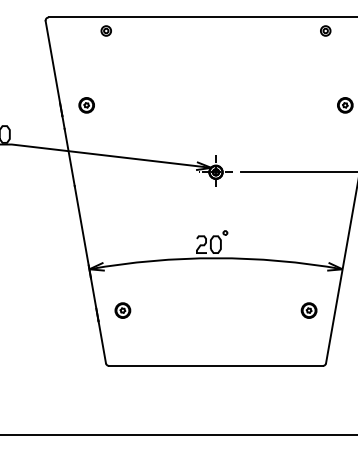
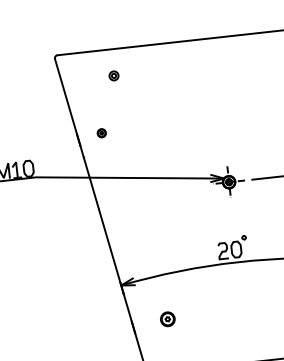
part: (105, 30) -> (113, 75), moved
part: (86, 105) -> (101, 133), size x0.6
part: (122, 310) -> (167, 319), moved

